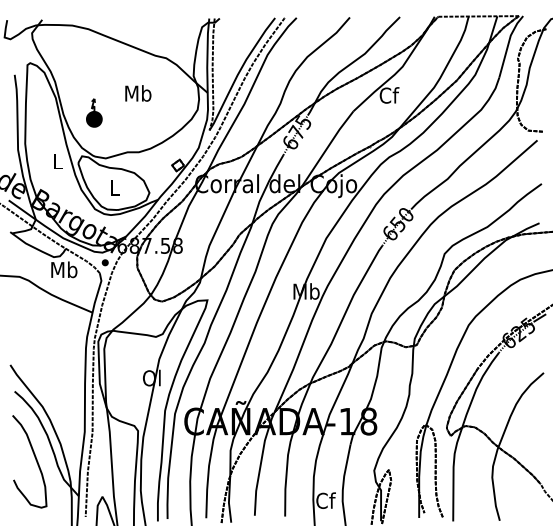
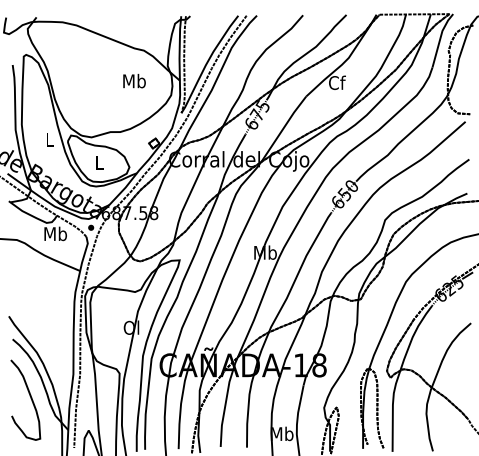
text: (138, 93) -> (134, 81), moved
part: (94, 112) -> (81, 97), removed
text: (325, 500) -> (281, 433), Cf -> Mb

